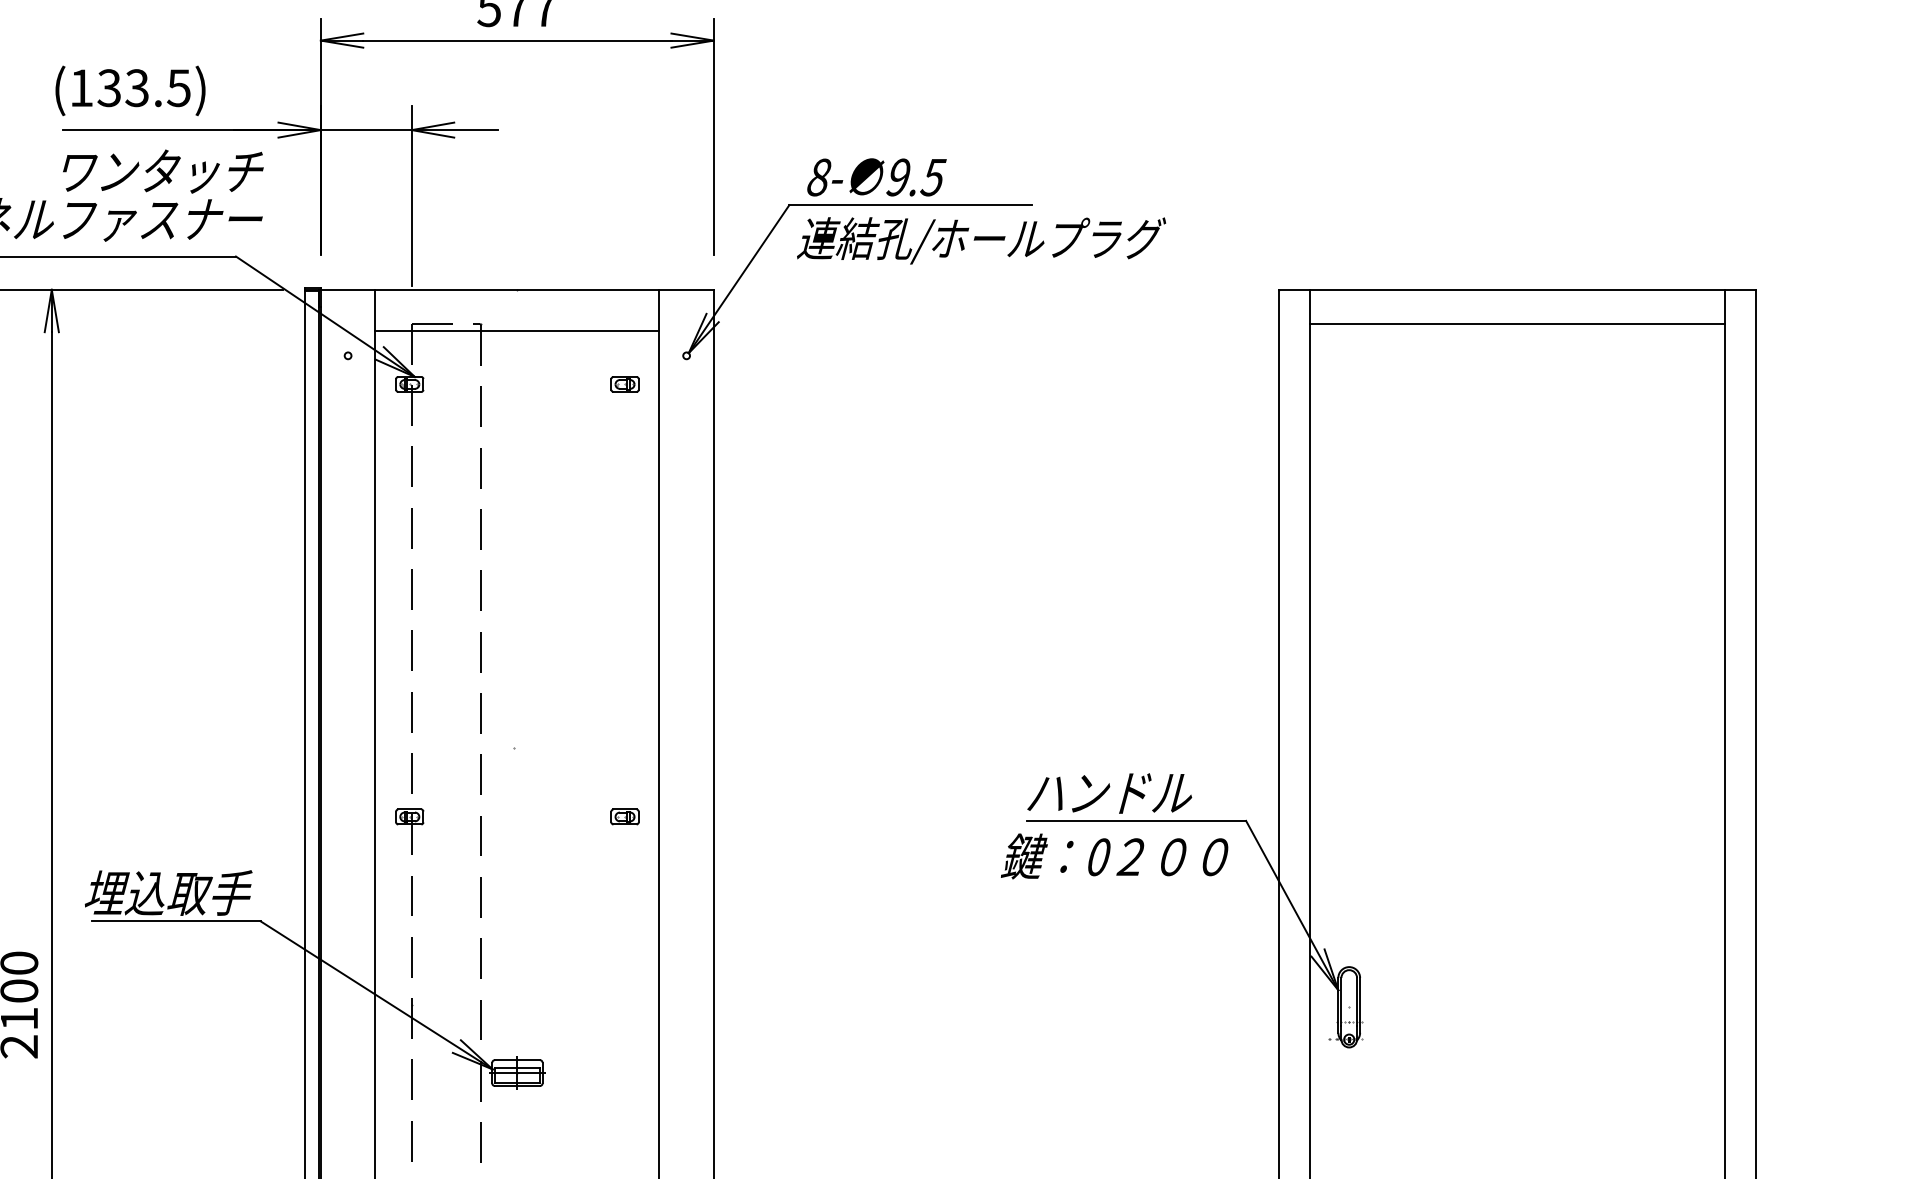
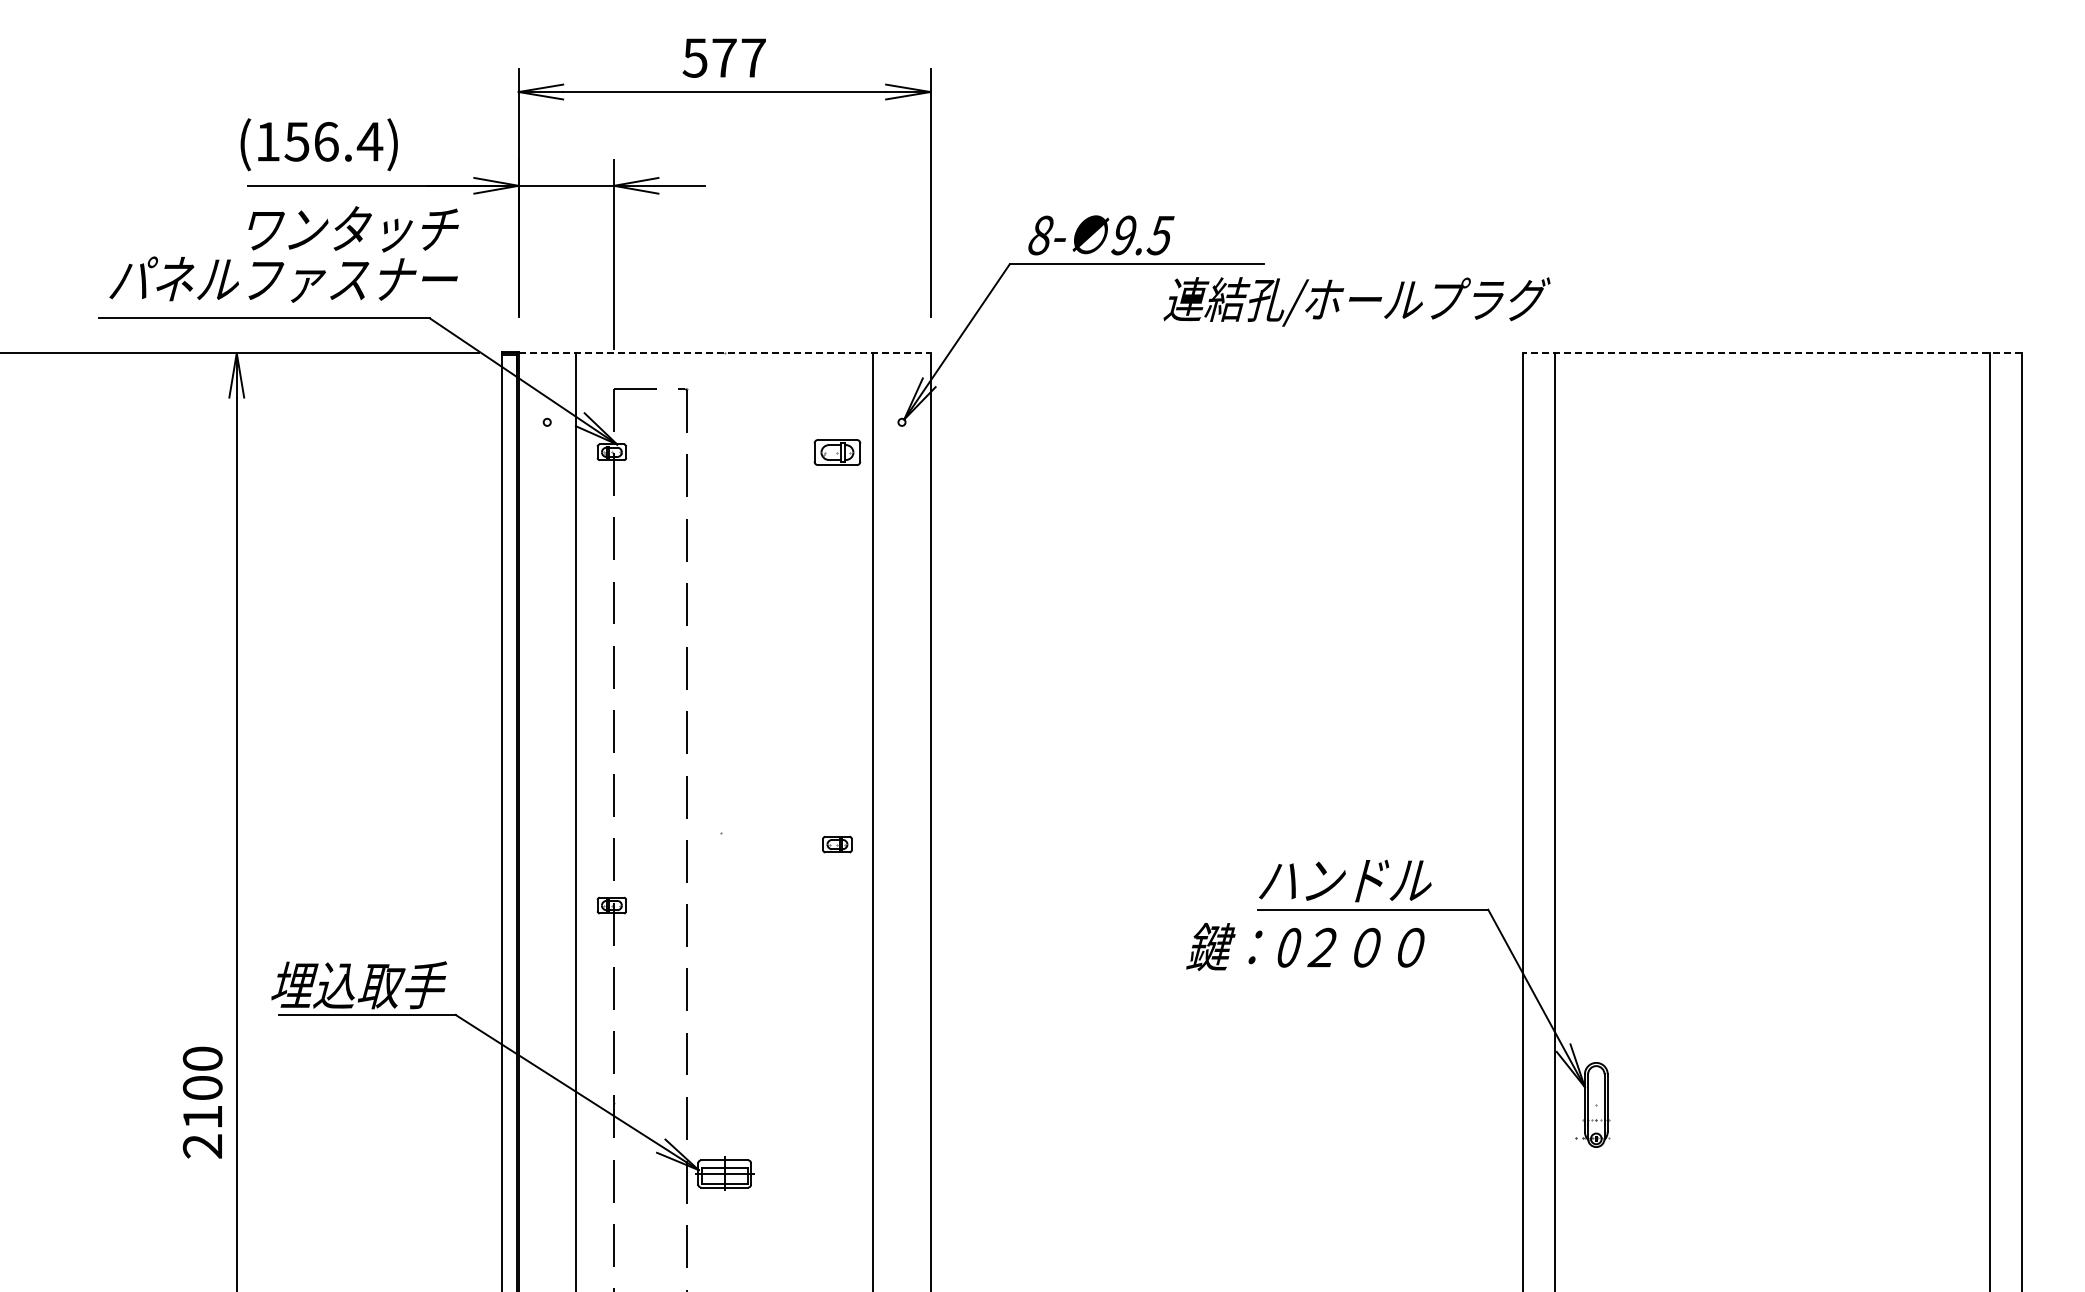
text: (145, 87) -> (334, 141), (133.5) -> (156.4)
text: (981, 240) -> (1356, 301), moved
line: (517, 290) -> (724, 353), solid -> dashed
line: (1517, 290) -> (1772, 353), solid -> dashed
line: (1517, 323) -> (1772, 388), removed
line: (517, 330) -> (724, 395), removed
part: (625, 383) -> (837, 451), size x1.6
part: (625, 816) -> (837, 844), moved
text: (1114, 856) -> (1305, 946), moved

